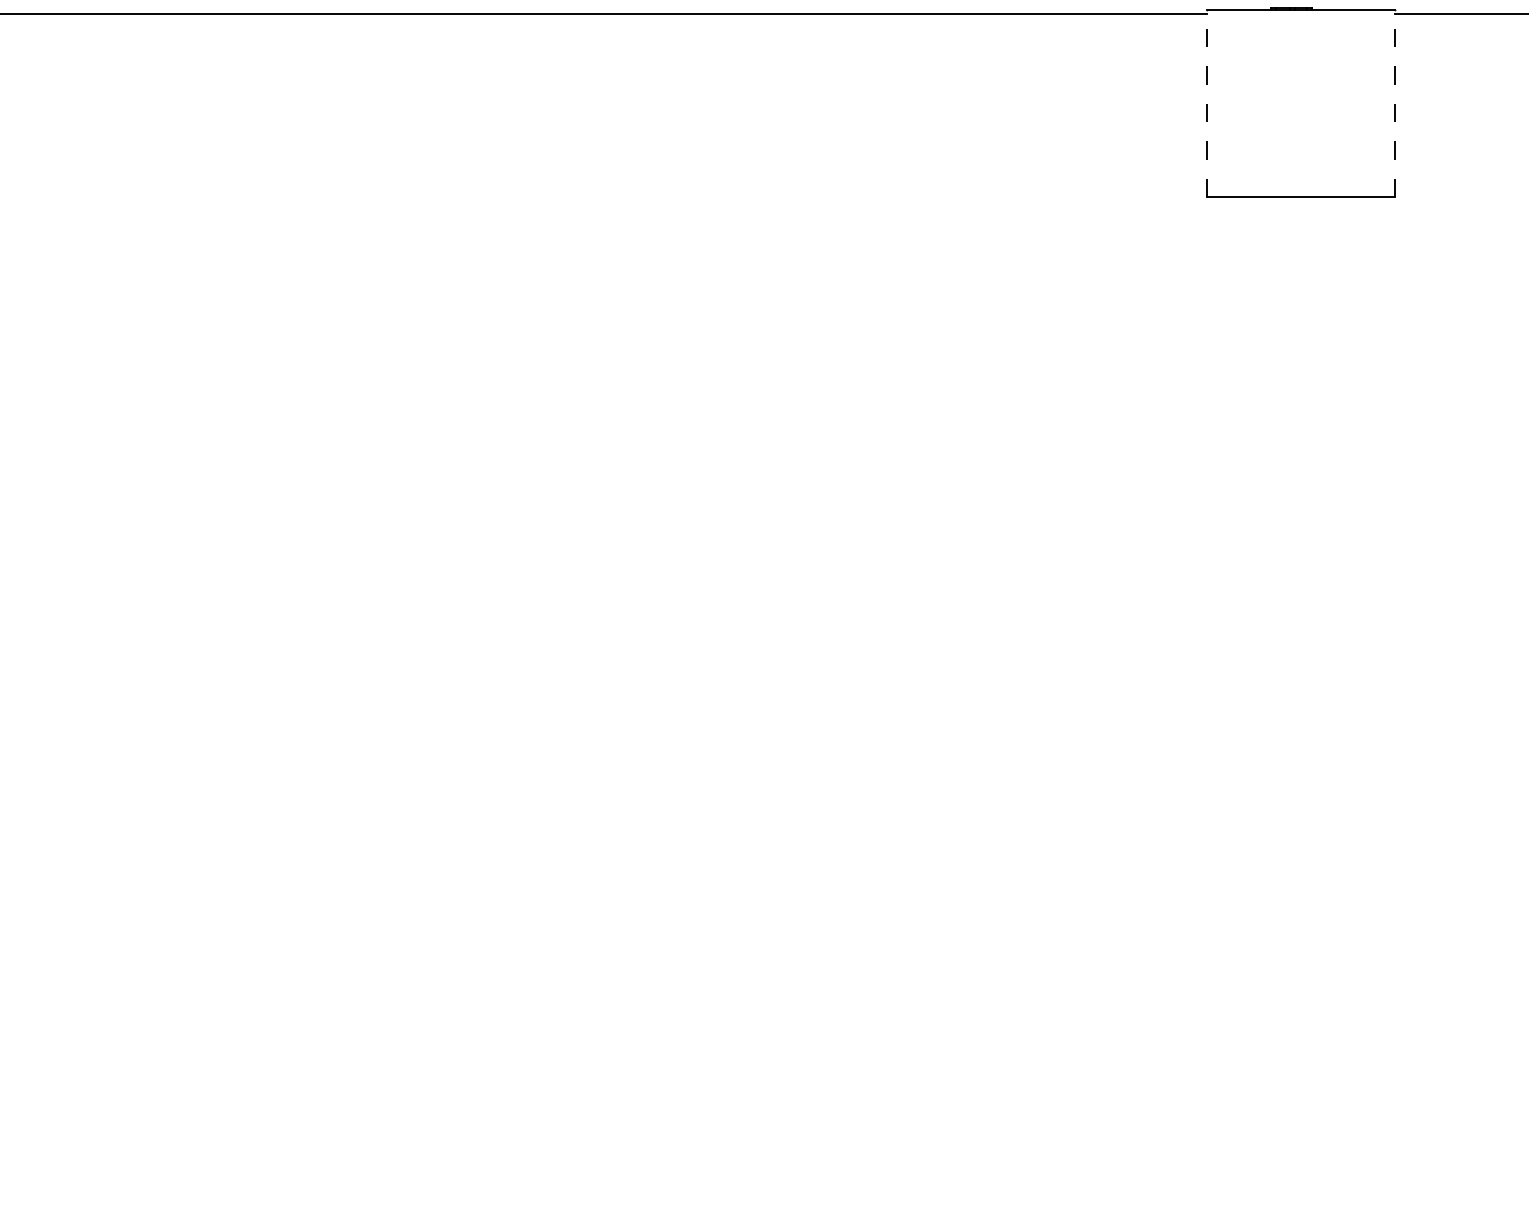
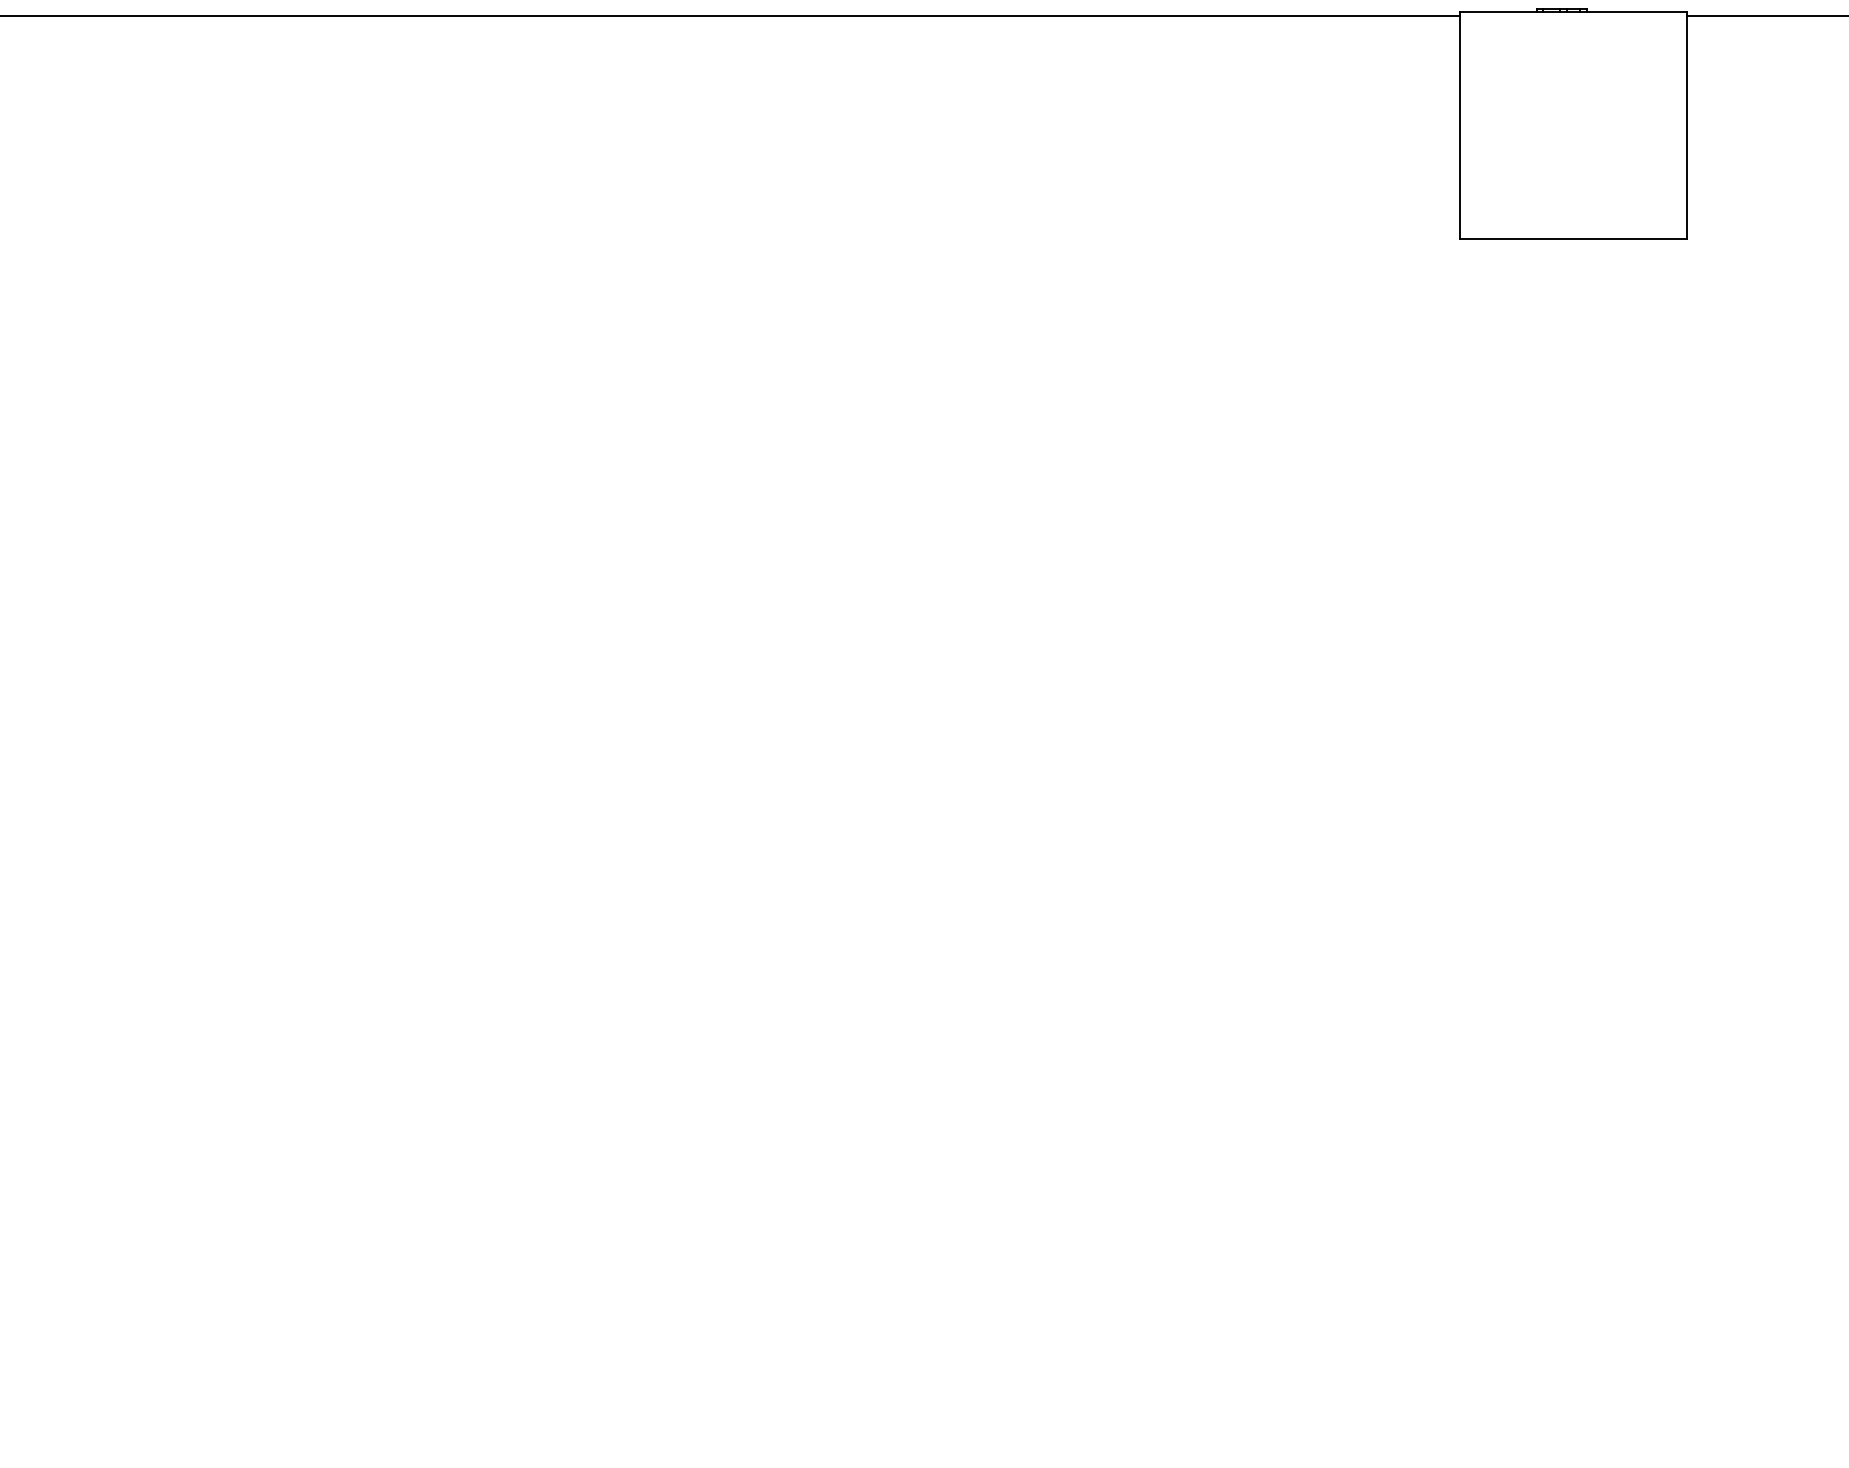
line: (1206, 103) -> (1459, 124), dashed -> solid
line: (1394, 103) -> (1686, 124), dashed -> solid

